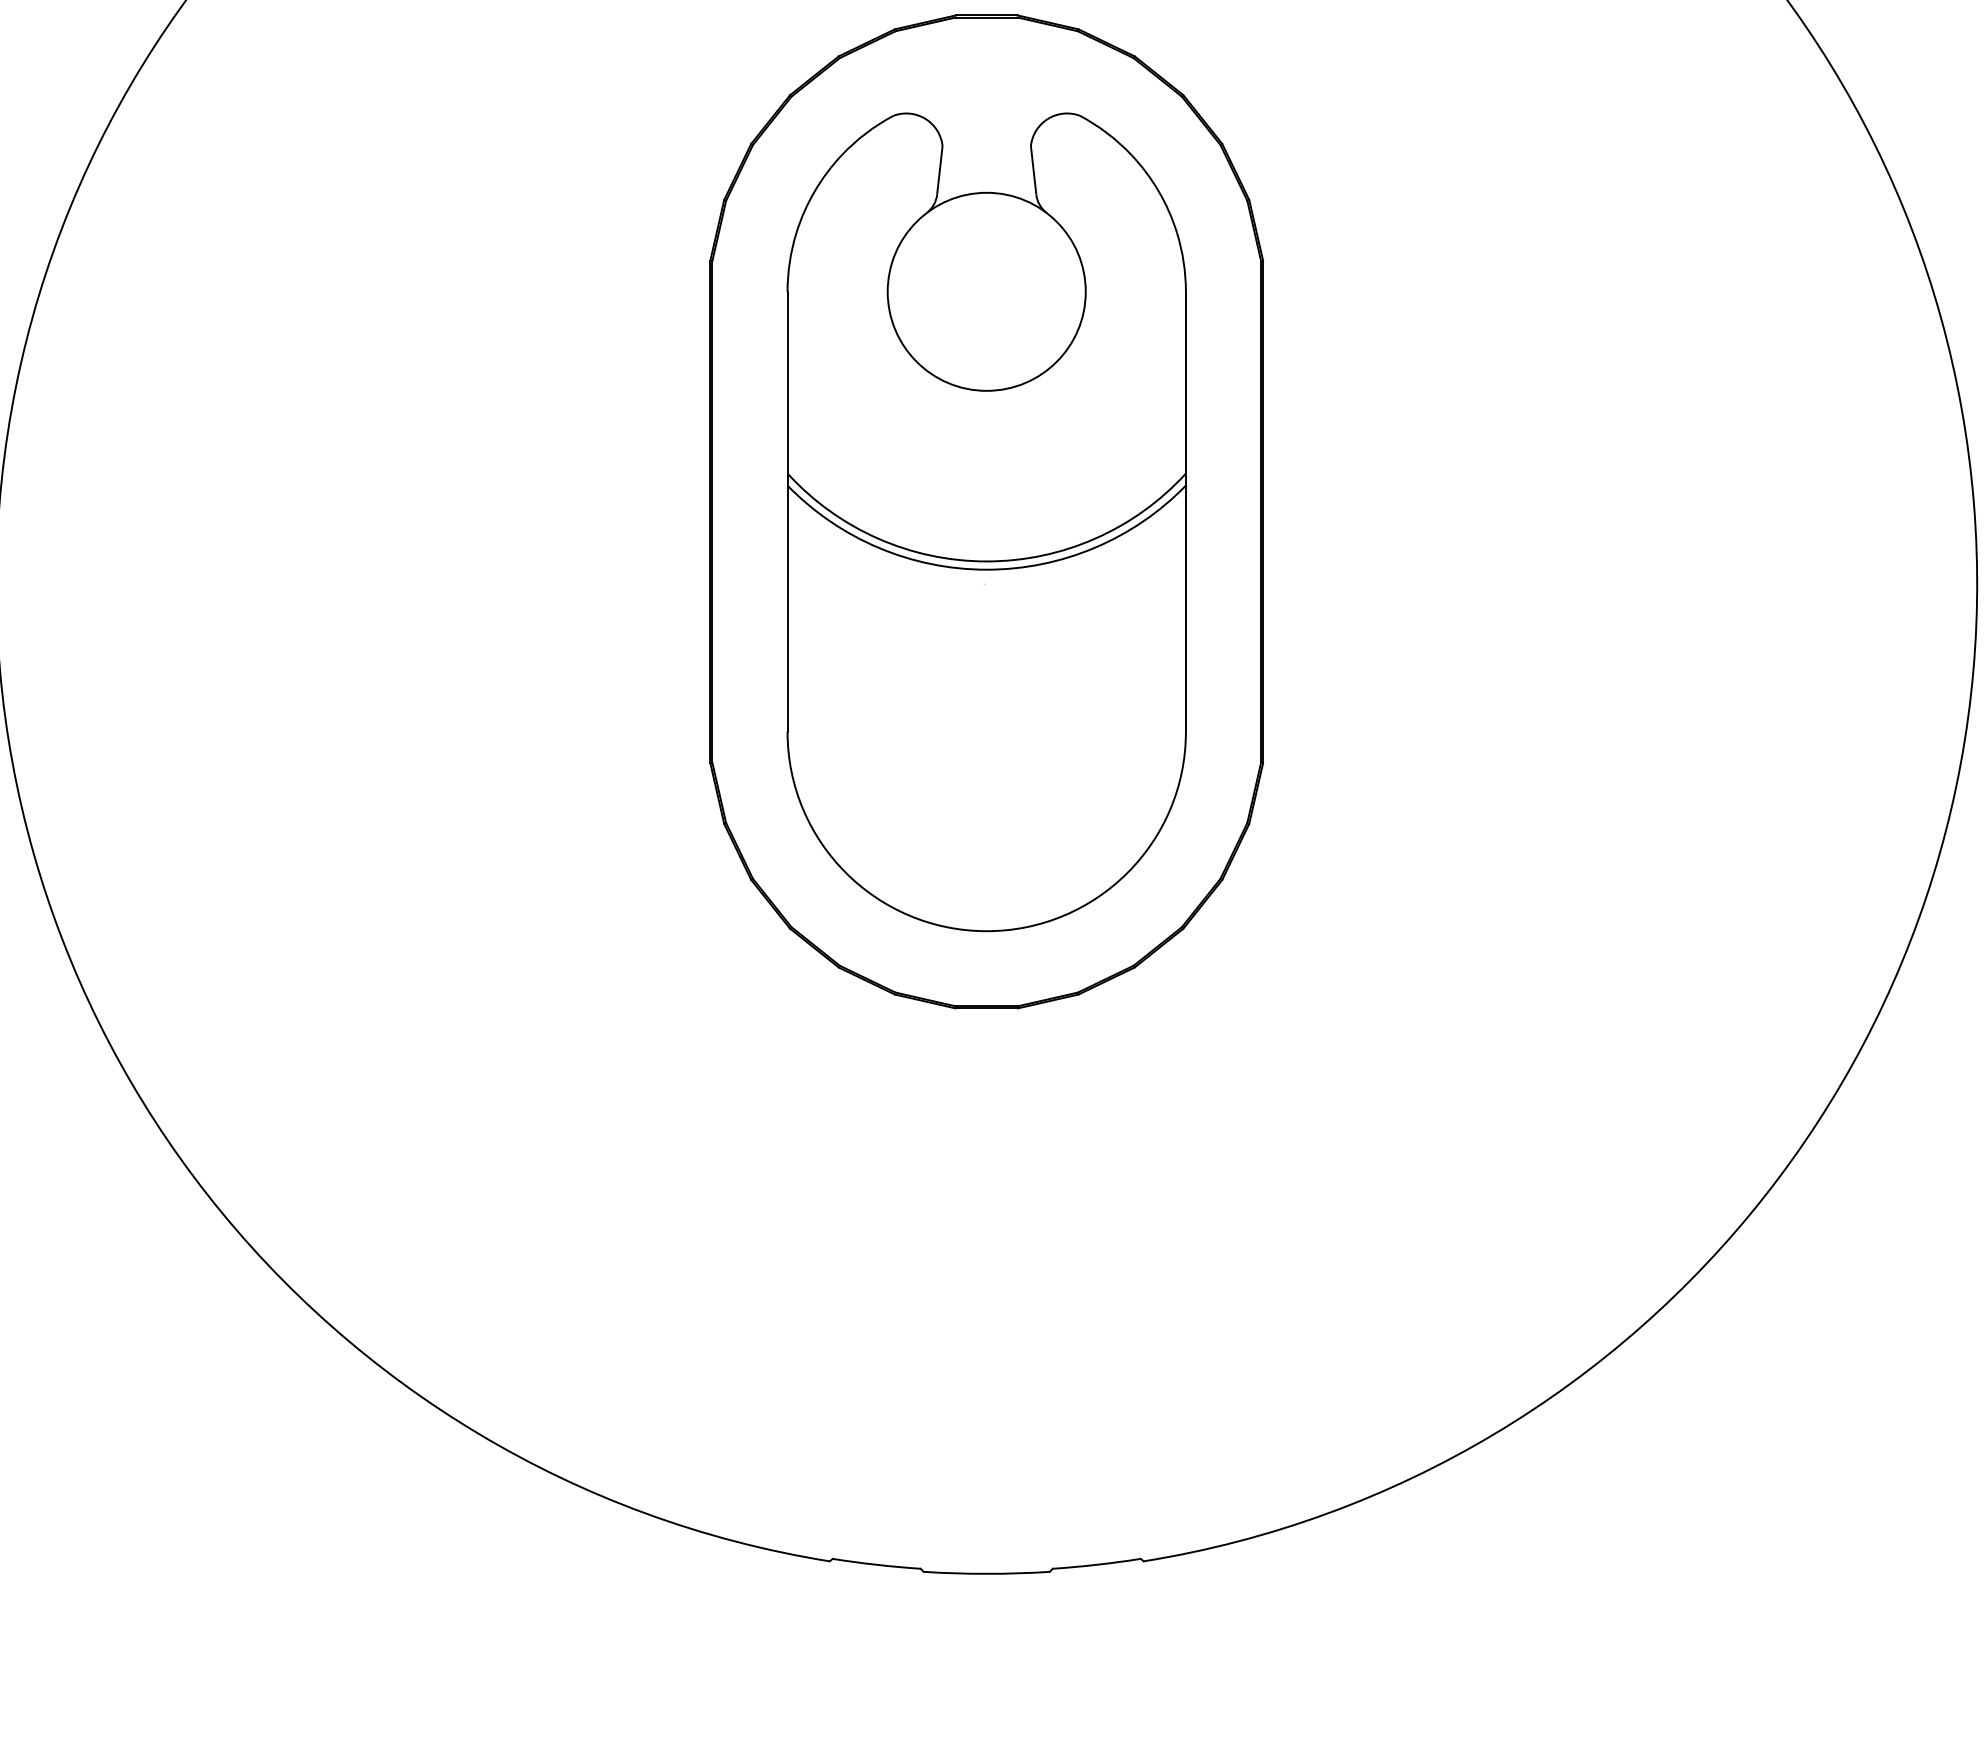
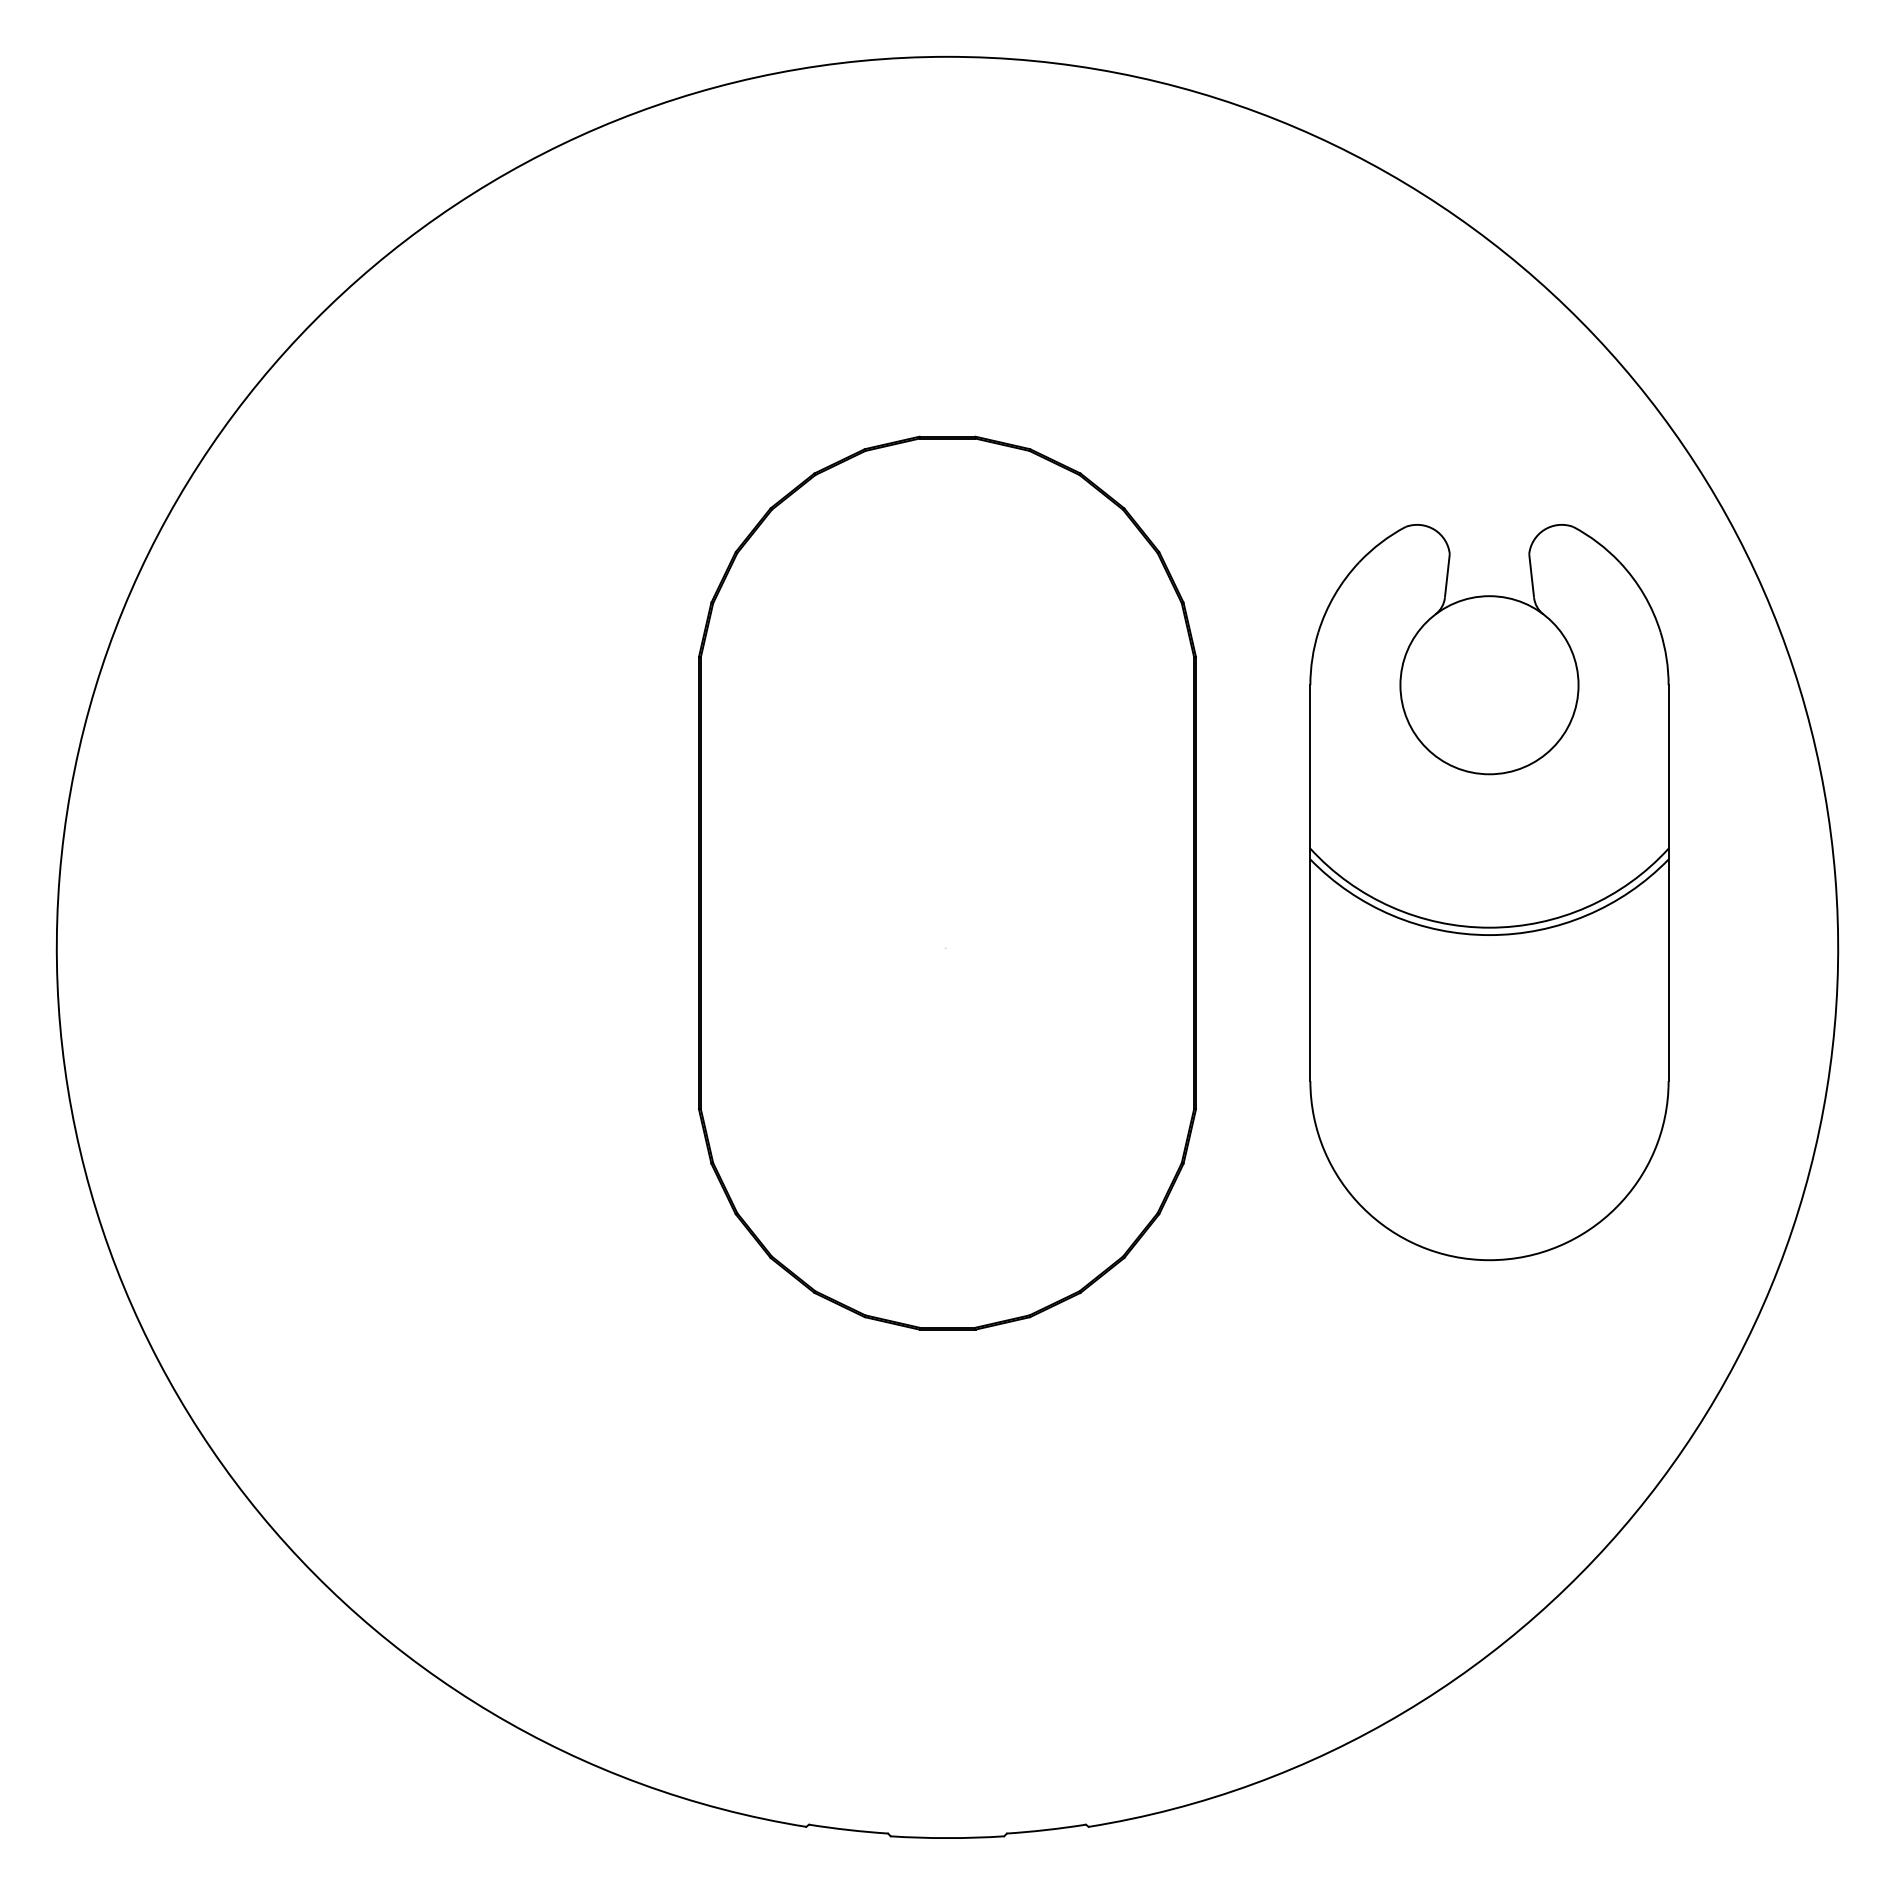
part: (986, 522) -> (1489, 892), moved

